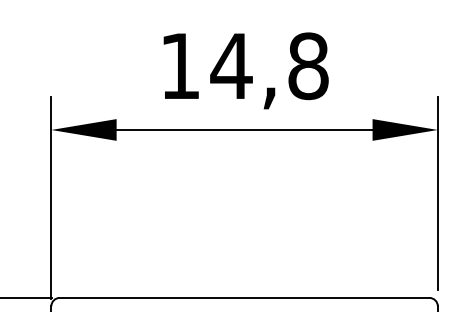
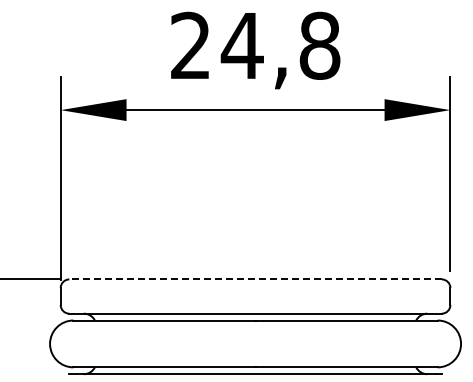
text: (180, 64) -> (190, 44), 14,8 -> 24,8
line: (244, 297) -> (255, 279), solid -> dashed

